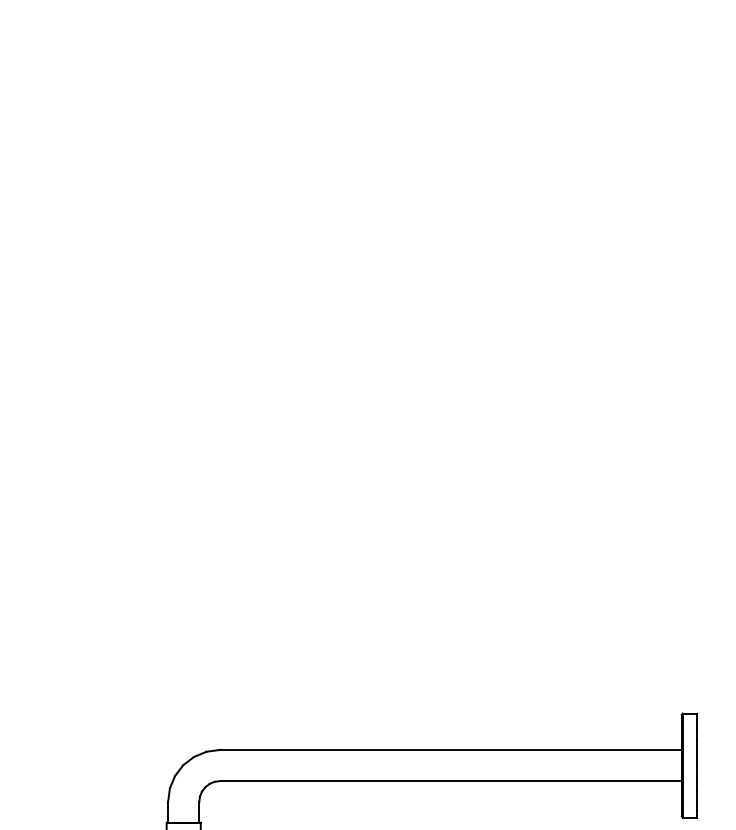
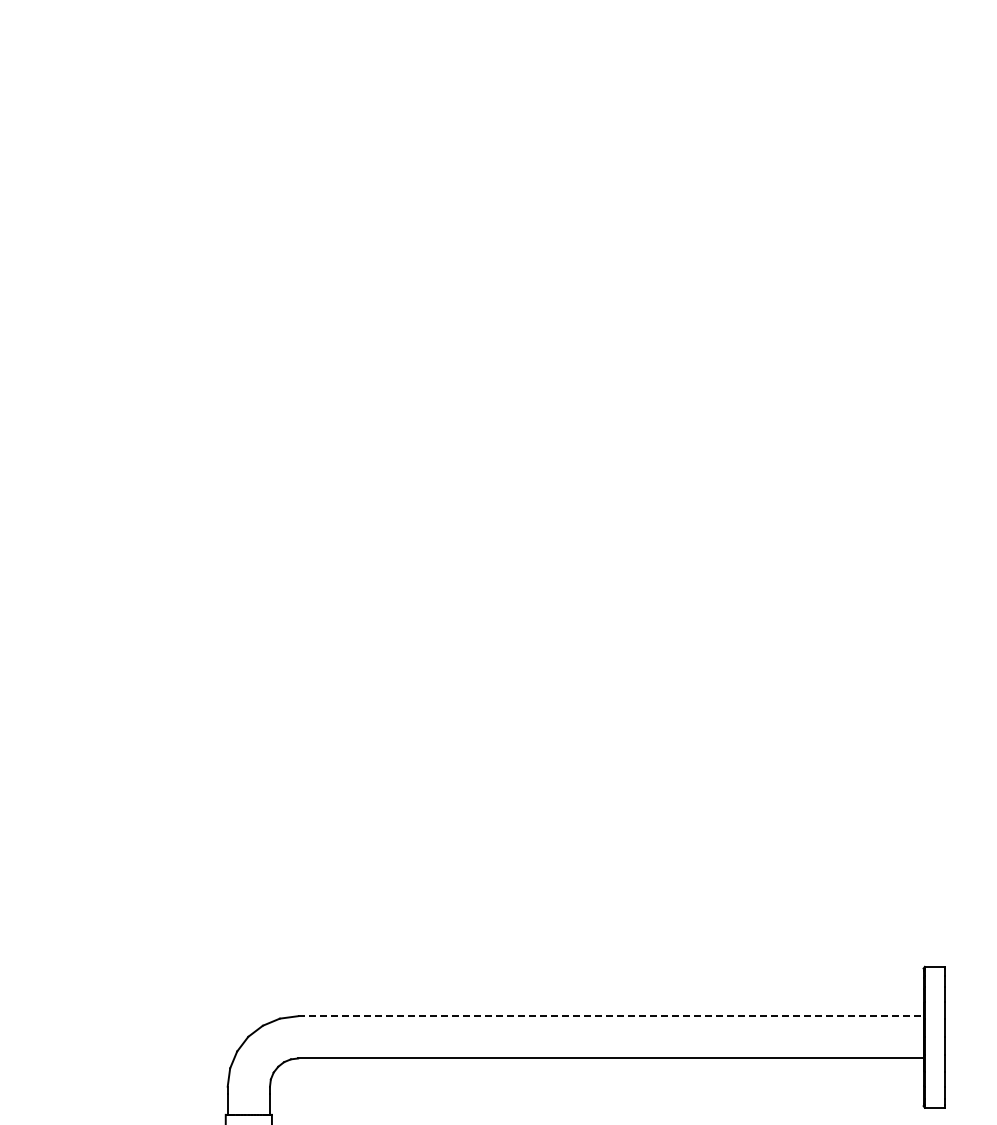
line: (450, 750) -> (610, 1016), solid -> dashed

